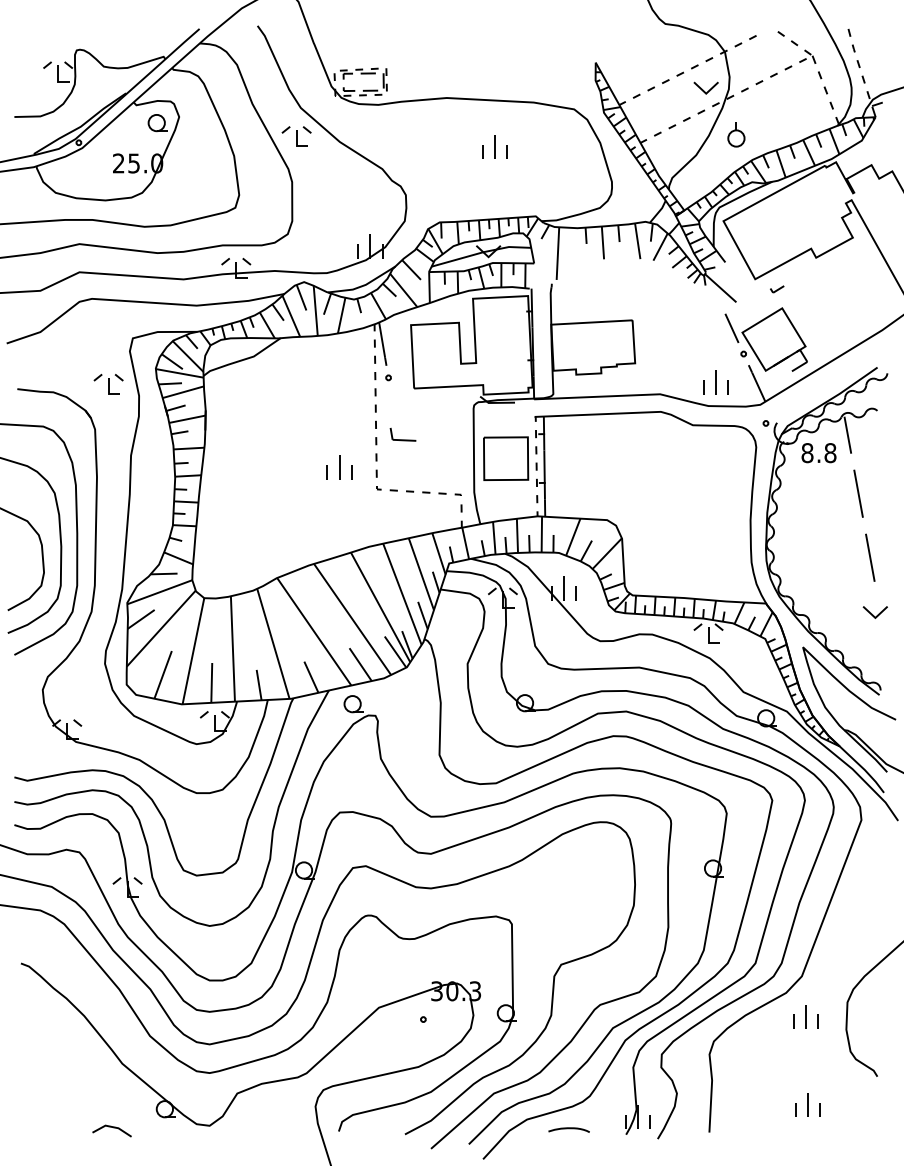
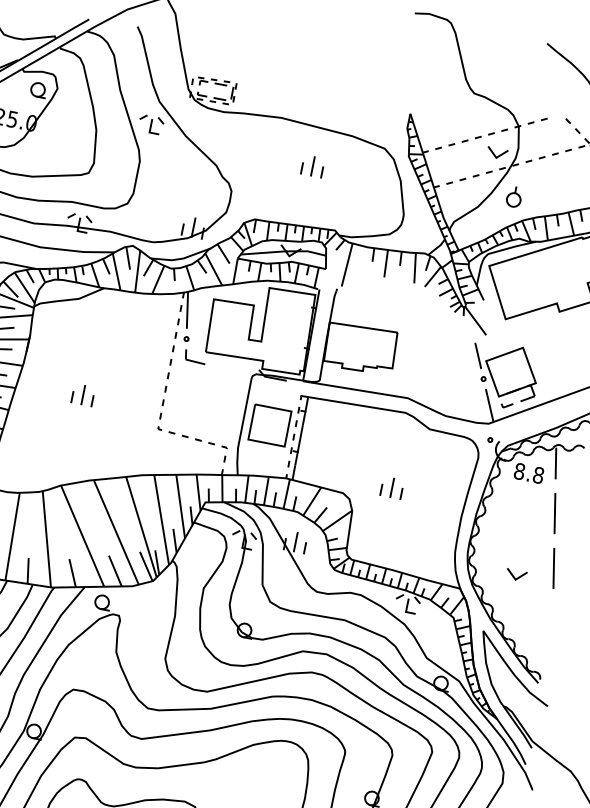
part: (777, 289) -> (507, 405), moved
part: (715, 382) -> (391, 487), moved
part: (402, 434) -> (194, 356), moved
part: (339, 467) -> (83, 395), moved
part: (874, 612) -> (515, 575), moved

